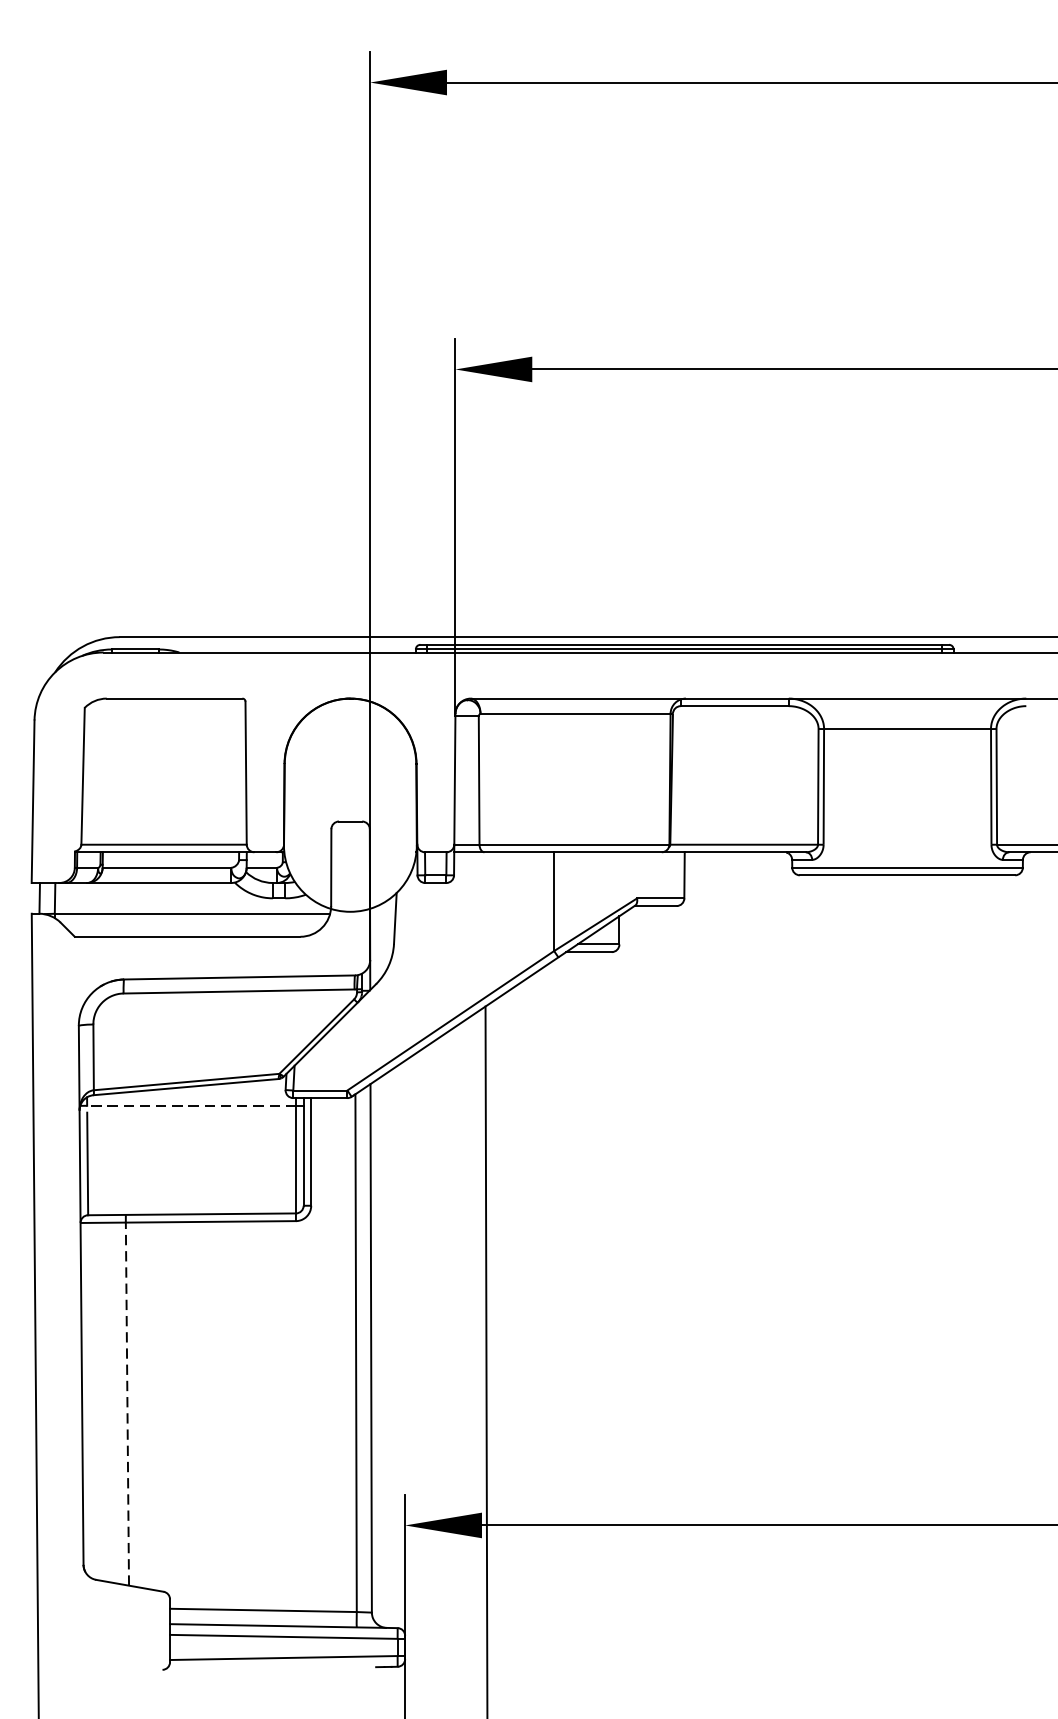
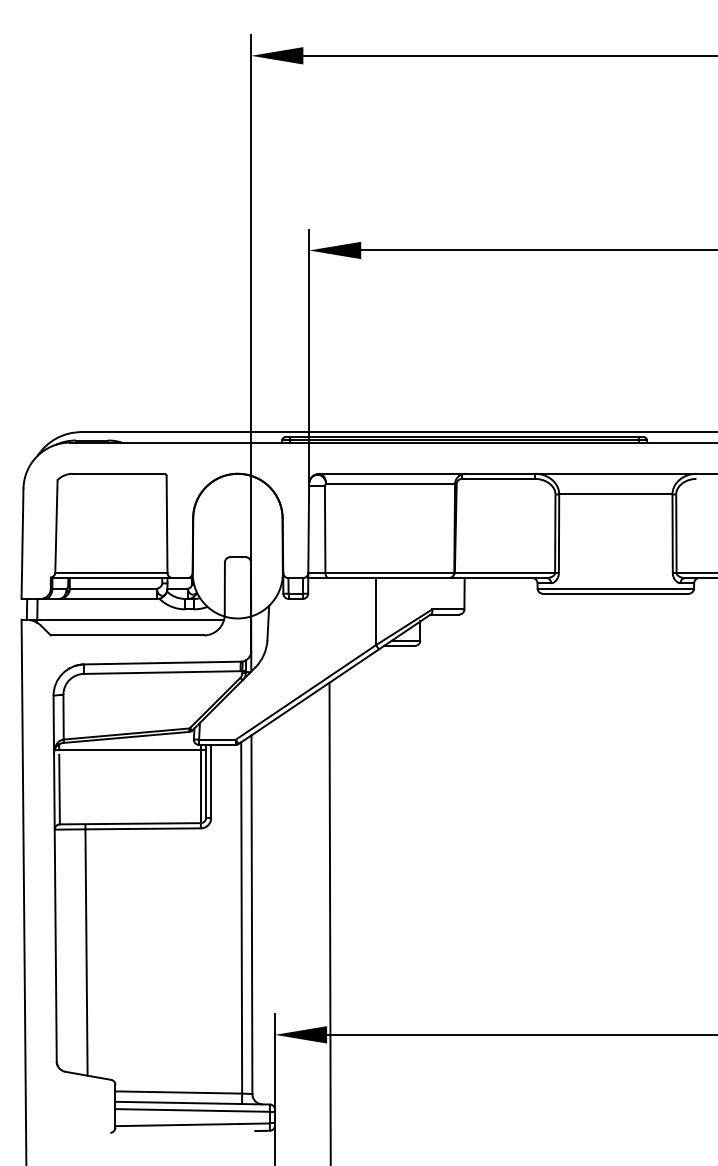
line: (192, 1106) -> (130, 750), dashed -> solid
line: (127, 1404) -> (86, 952), dashed -> solid

